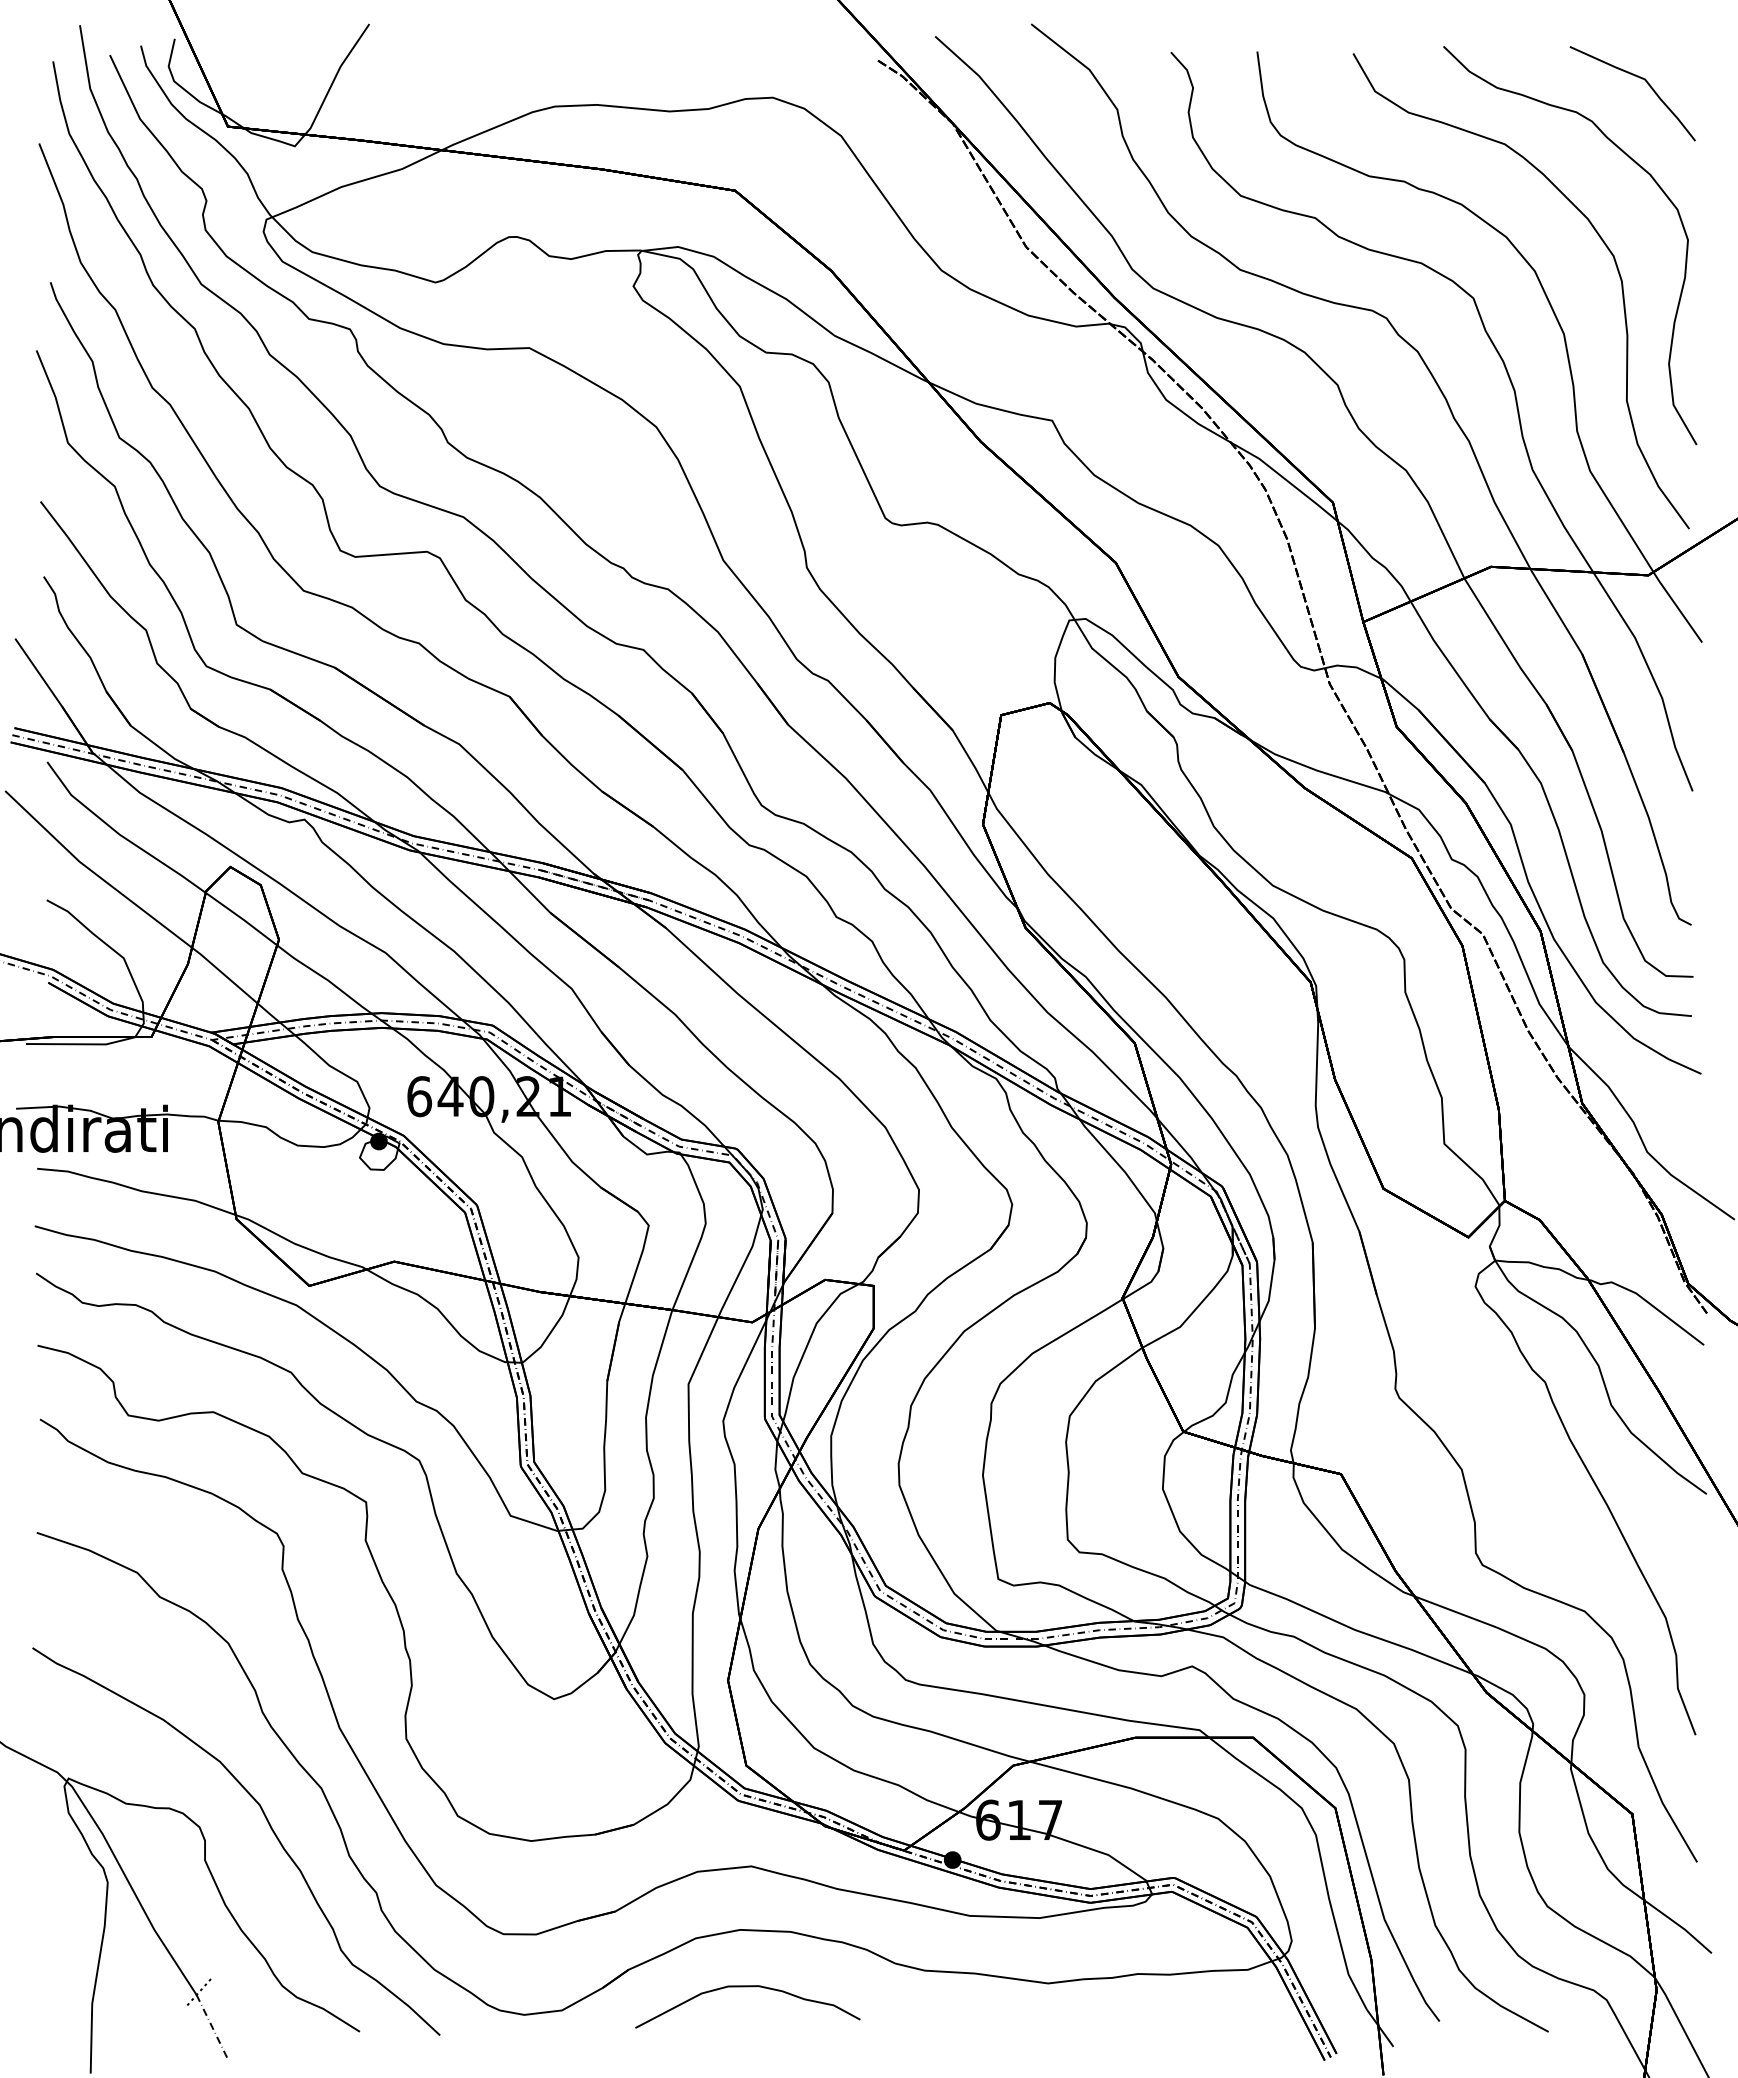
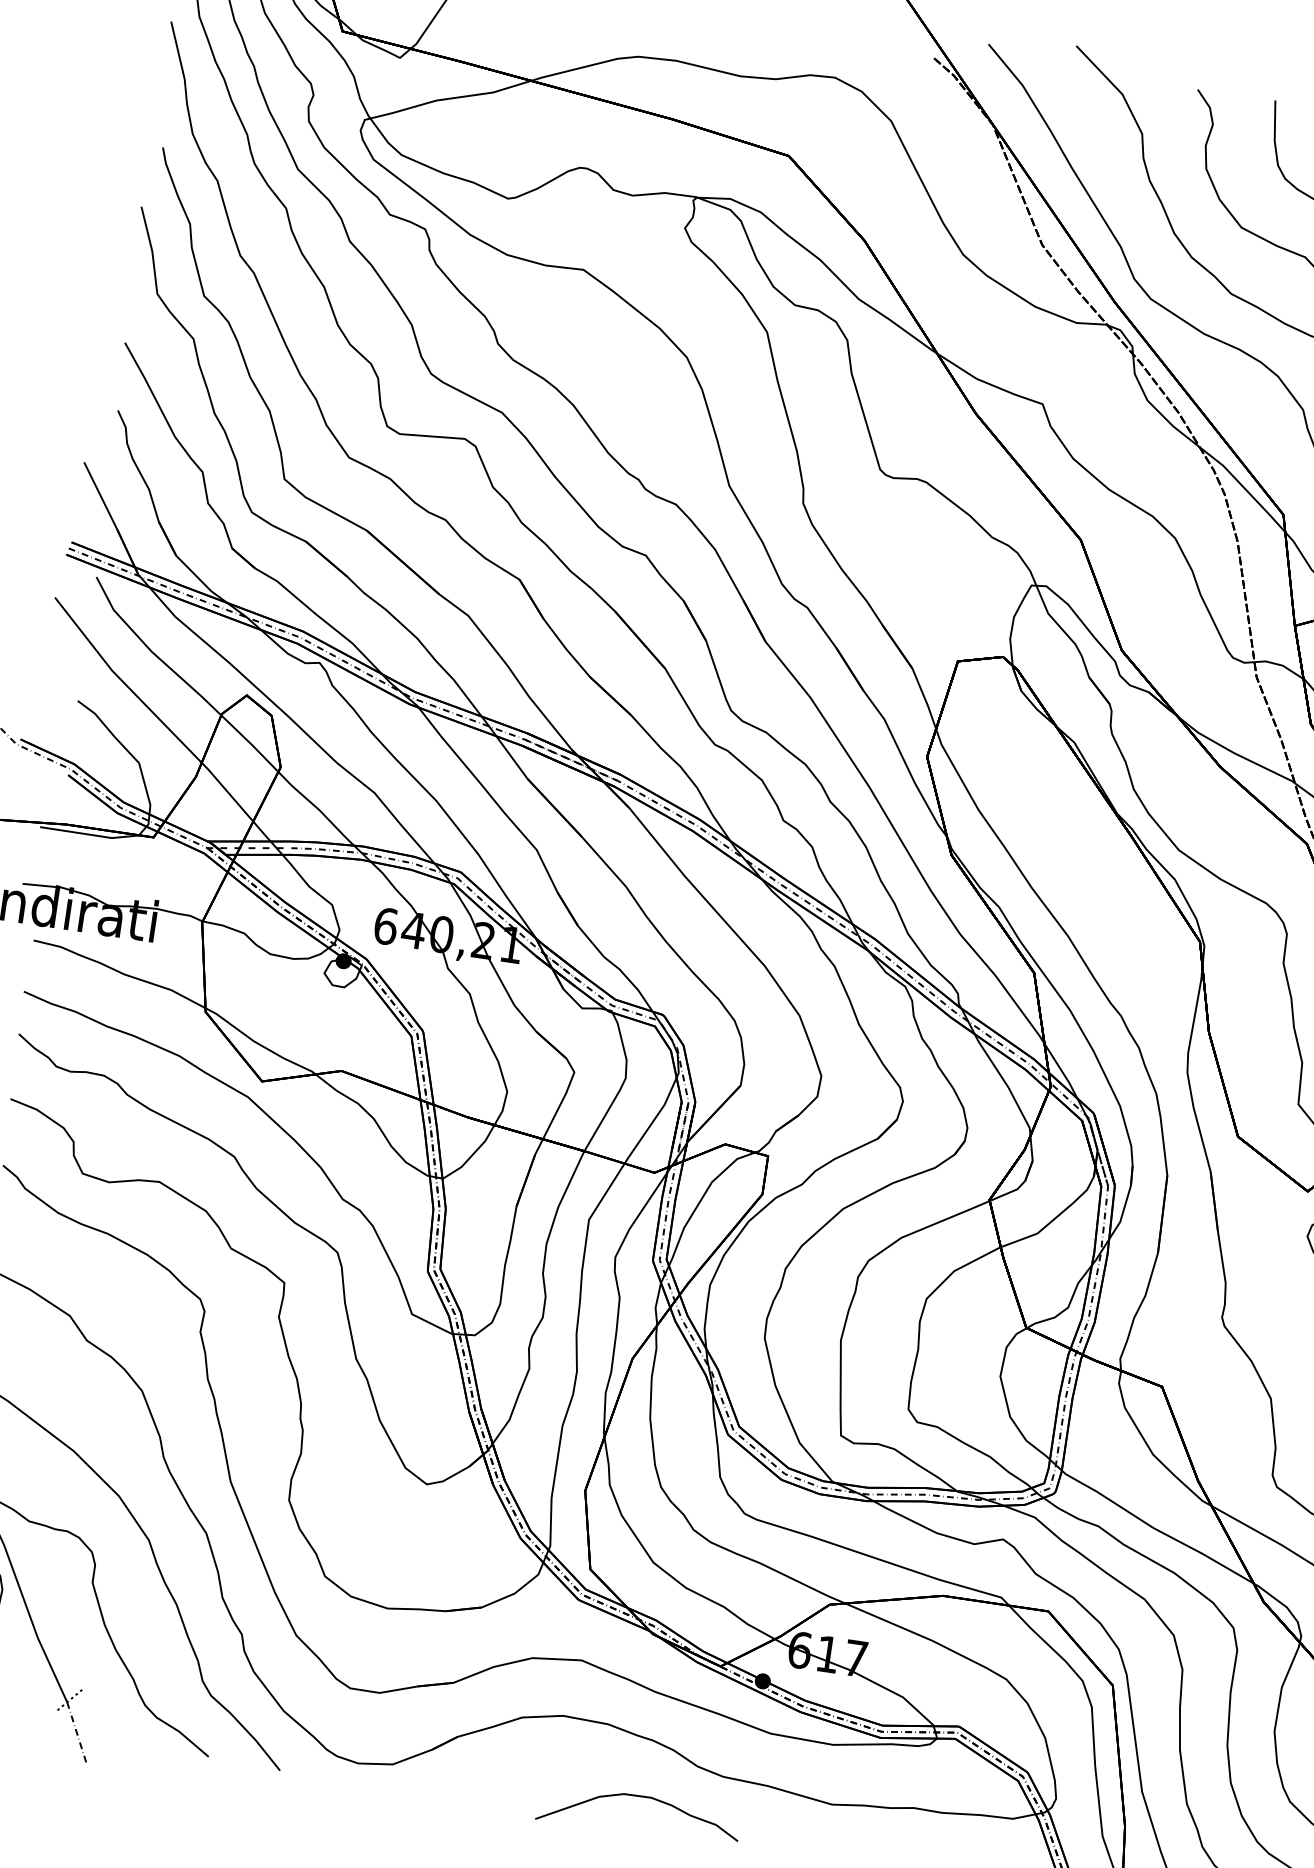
curve: (747, 1987) -> (641, 1797), moved

